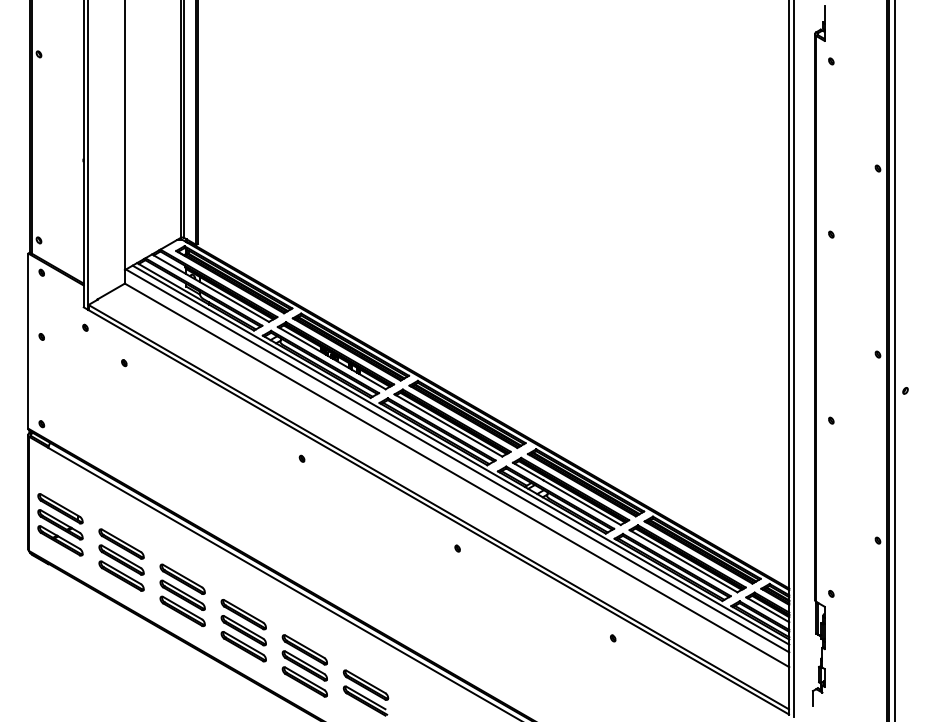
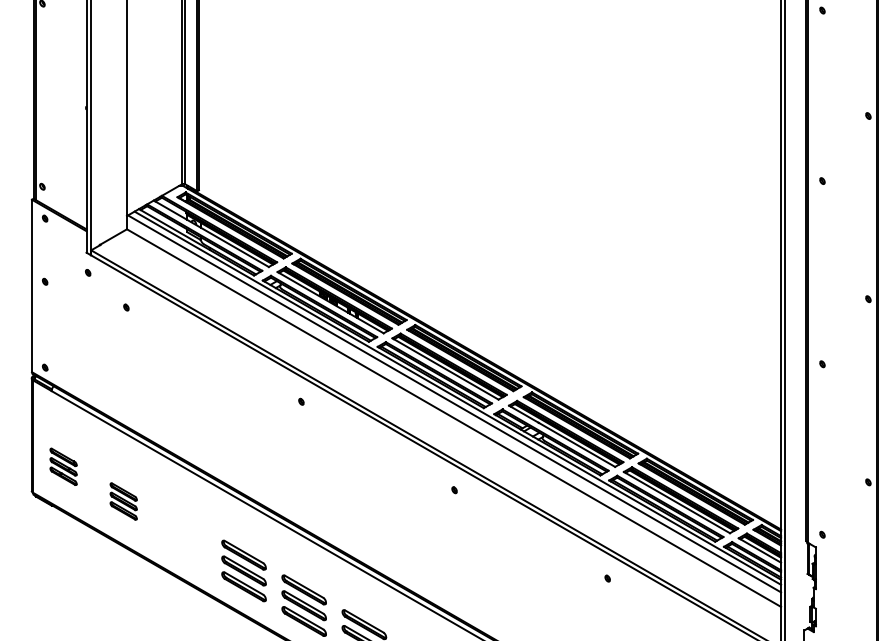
part: (60, 524) -> (63, 466), size x0.6
part: (121, 559) -> (123, 500), size x0.6
part: (182, 595) -> (183, 536), removed

